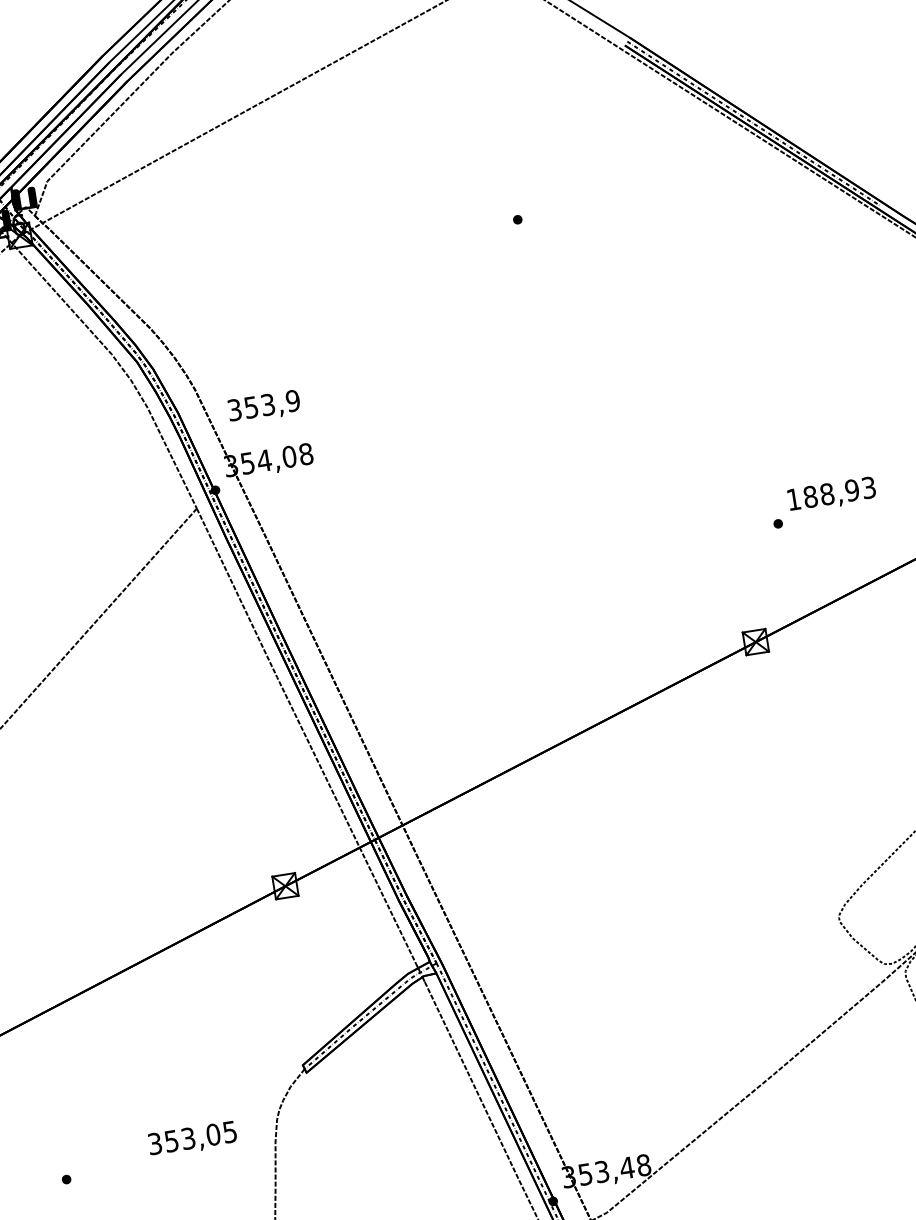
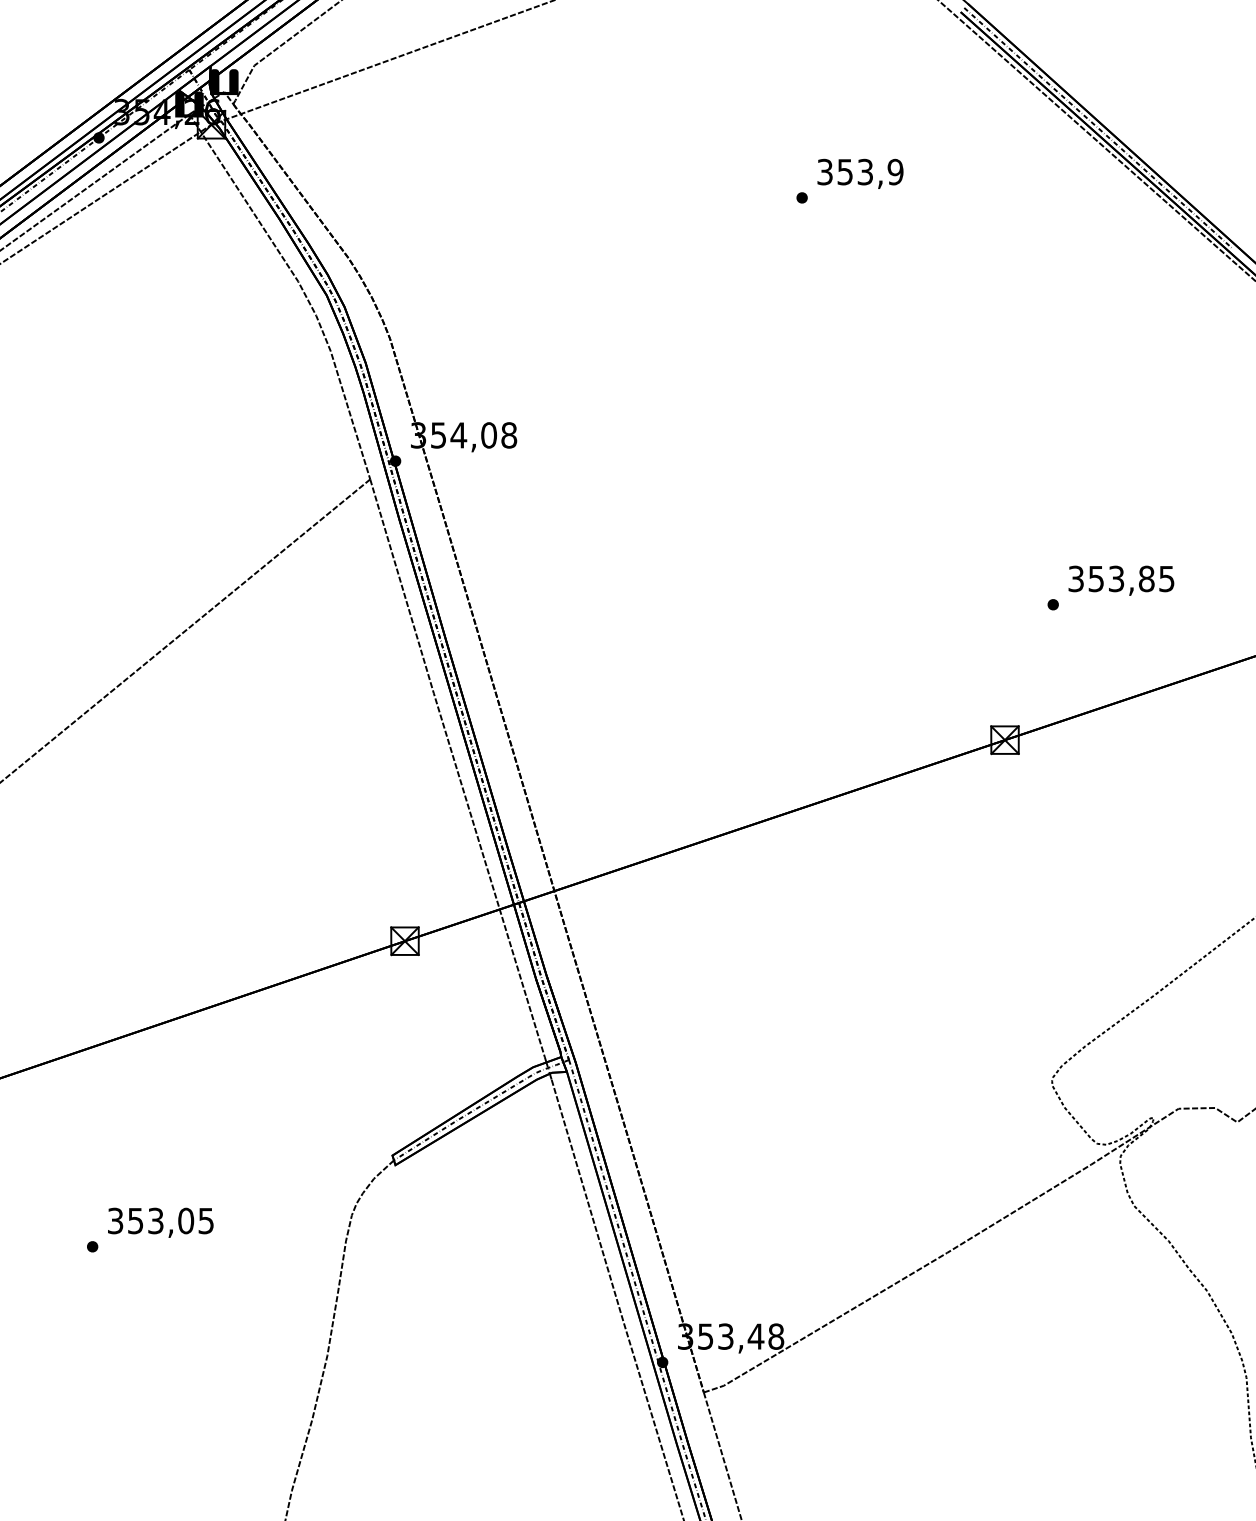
text: (264, 406) -> (860, 173), moved
text: (831, 493) -> (1121, 578), 188,93 -> 353,85
text: (192, 1139) -> (160, 1222), moved

